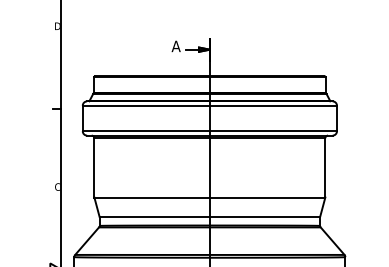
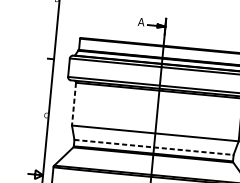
line: (94, 167) -> (74, 103), solid -> dashed
line: (210, 216) -> (154, 147), solid -> dashed

